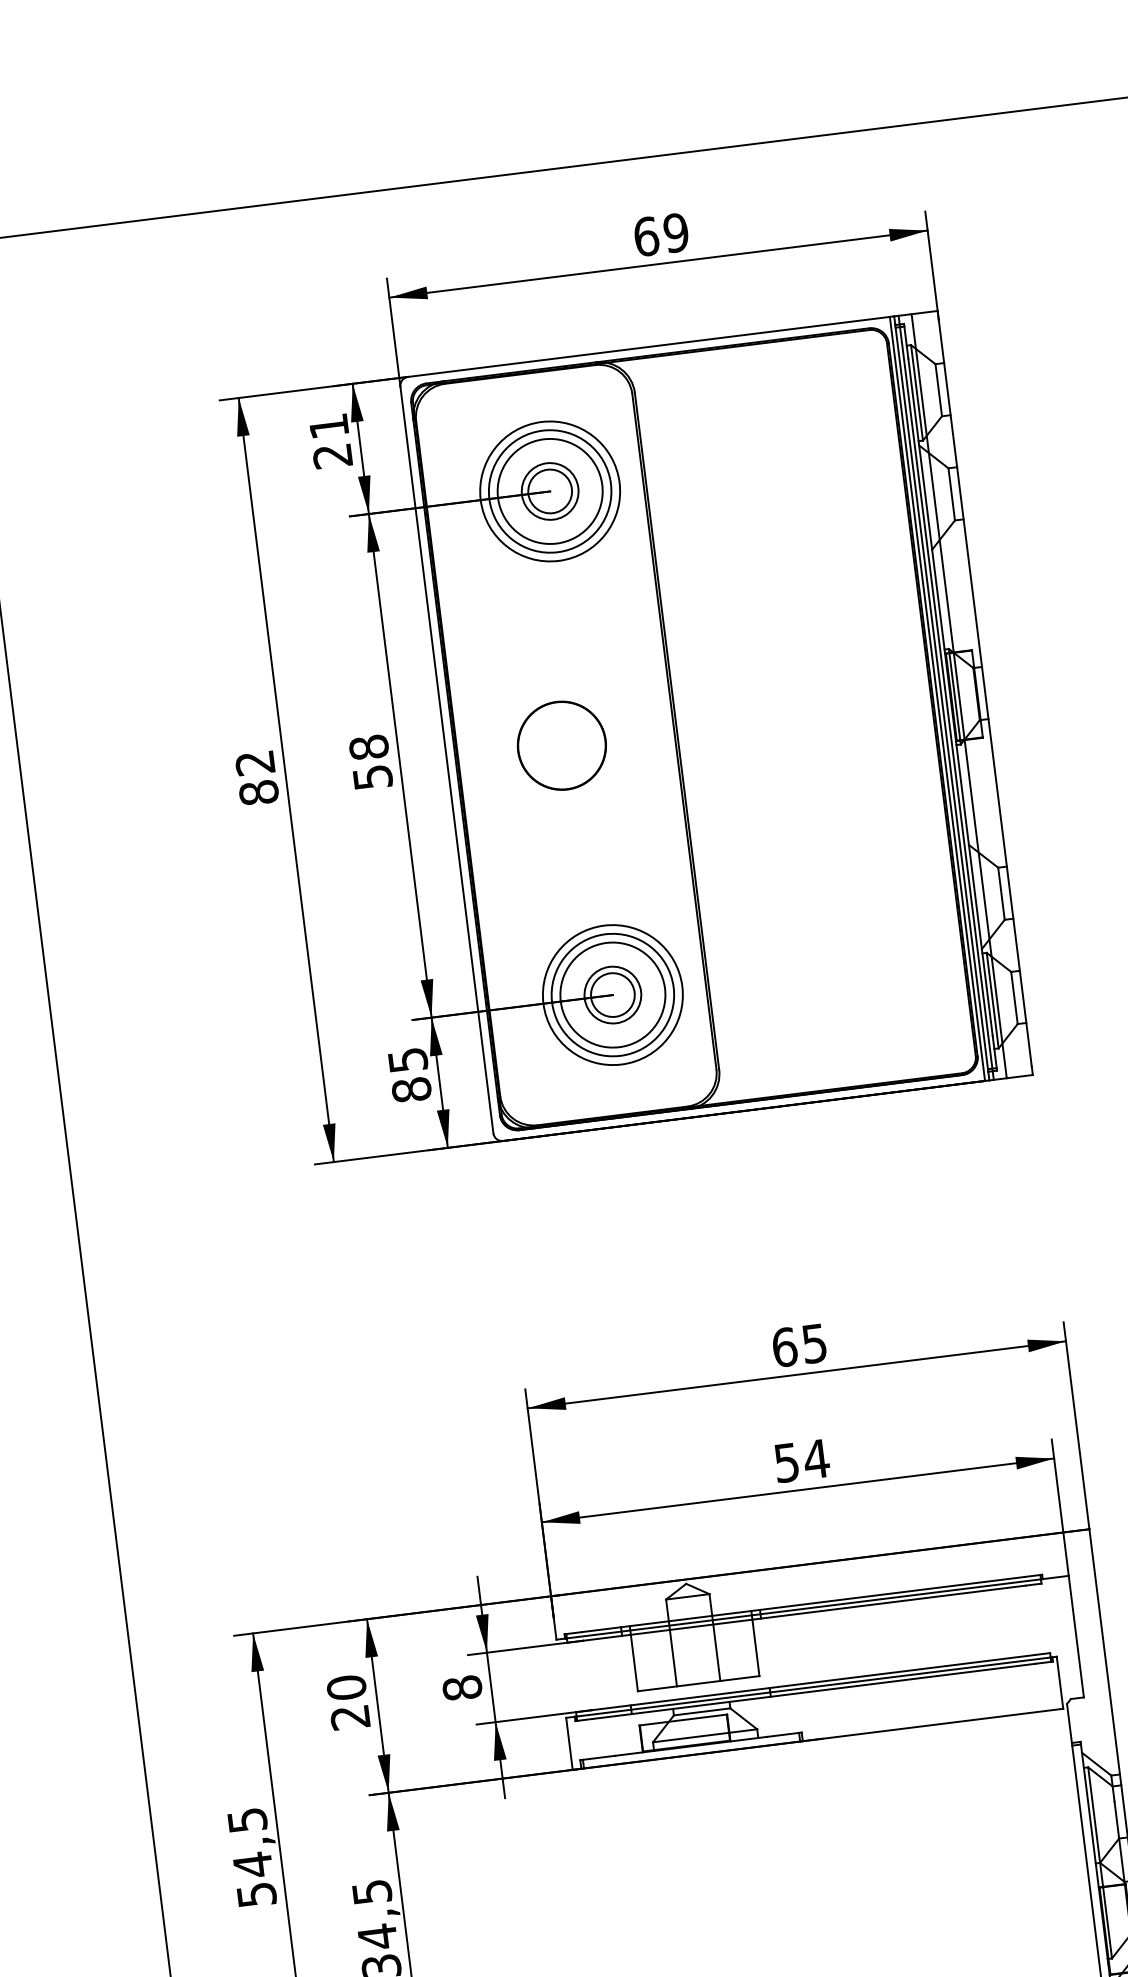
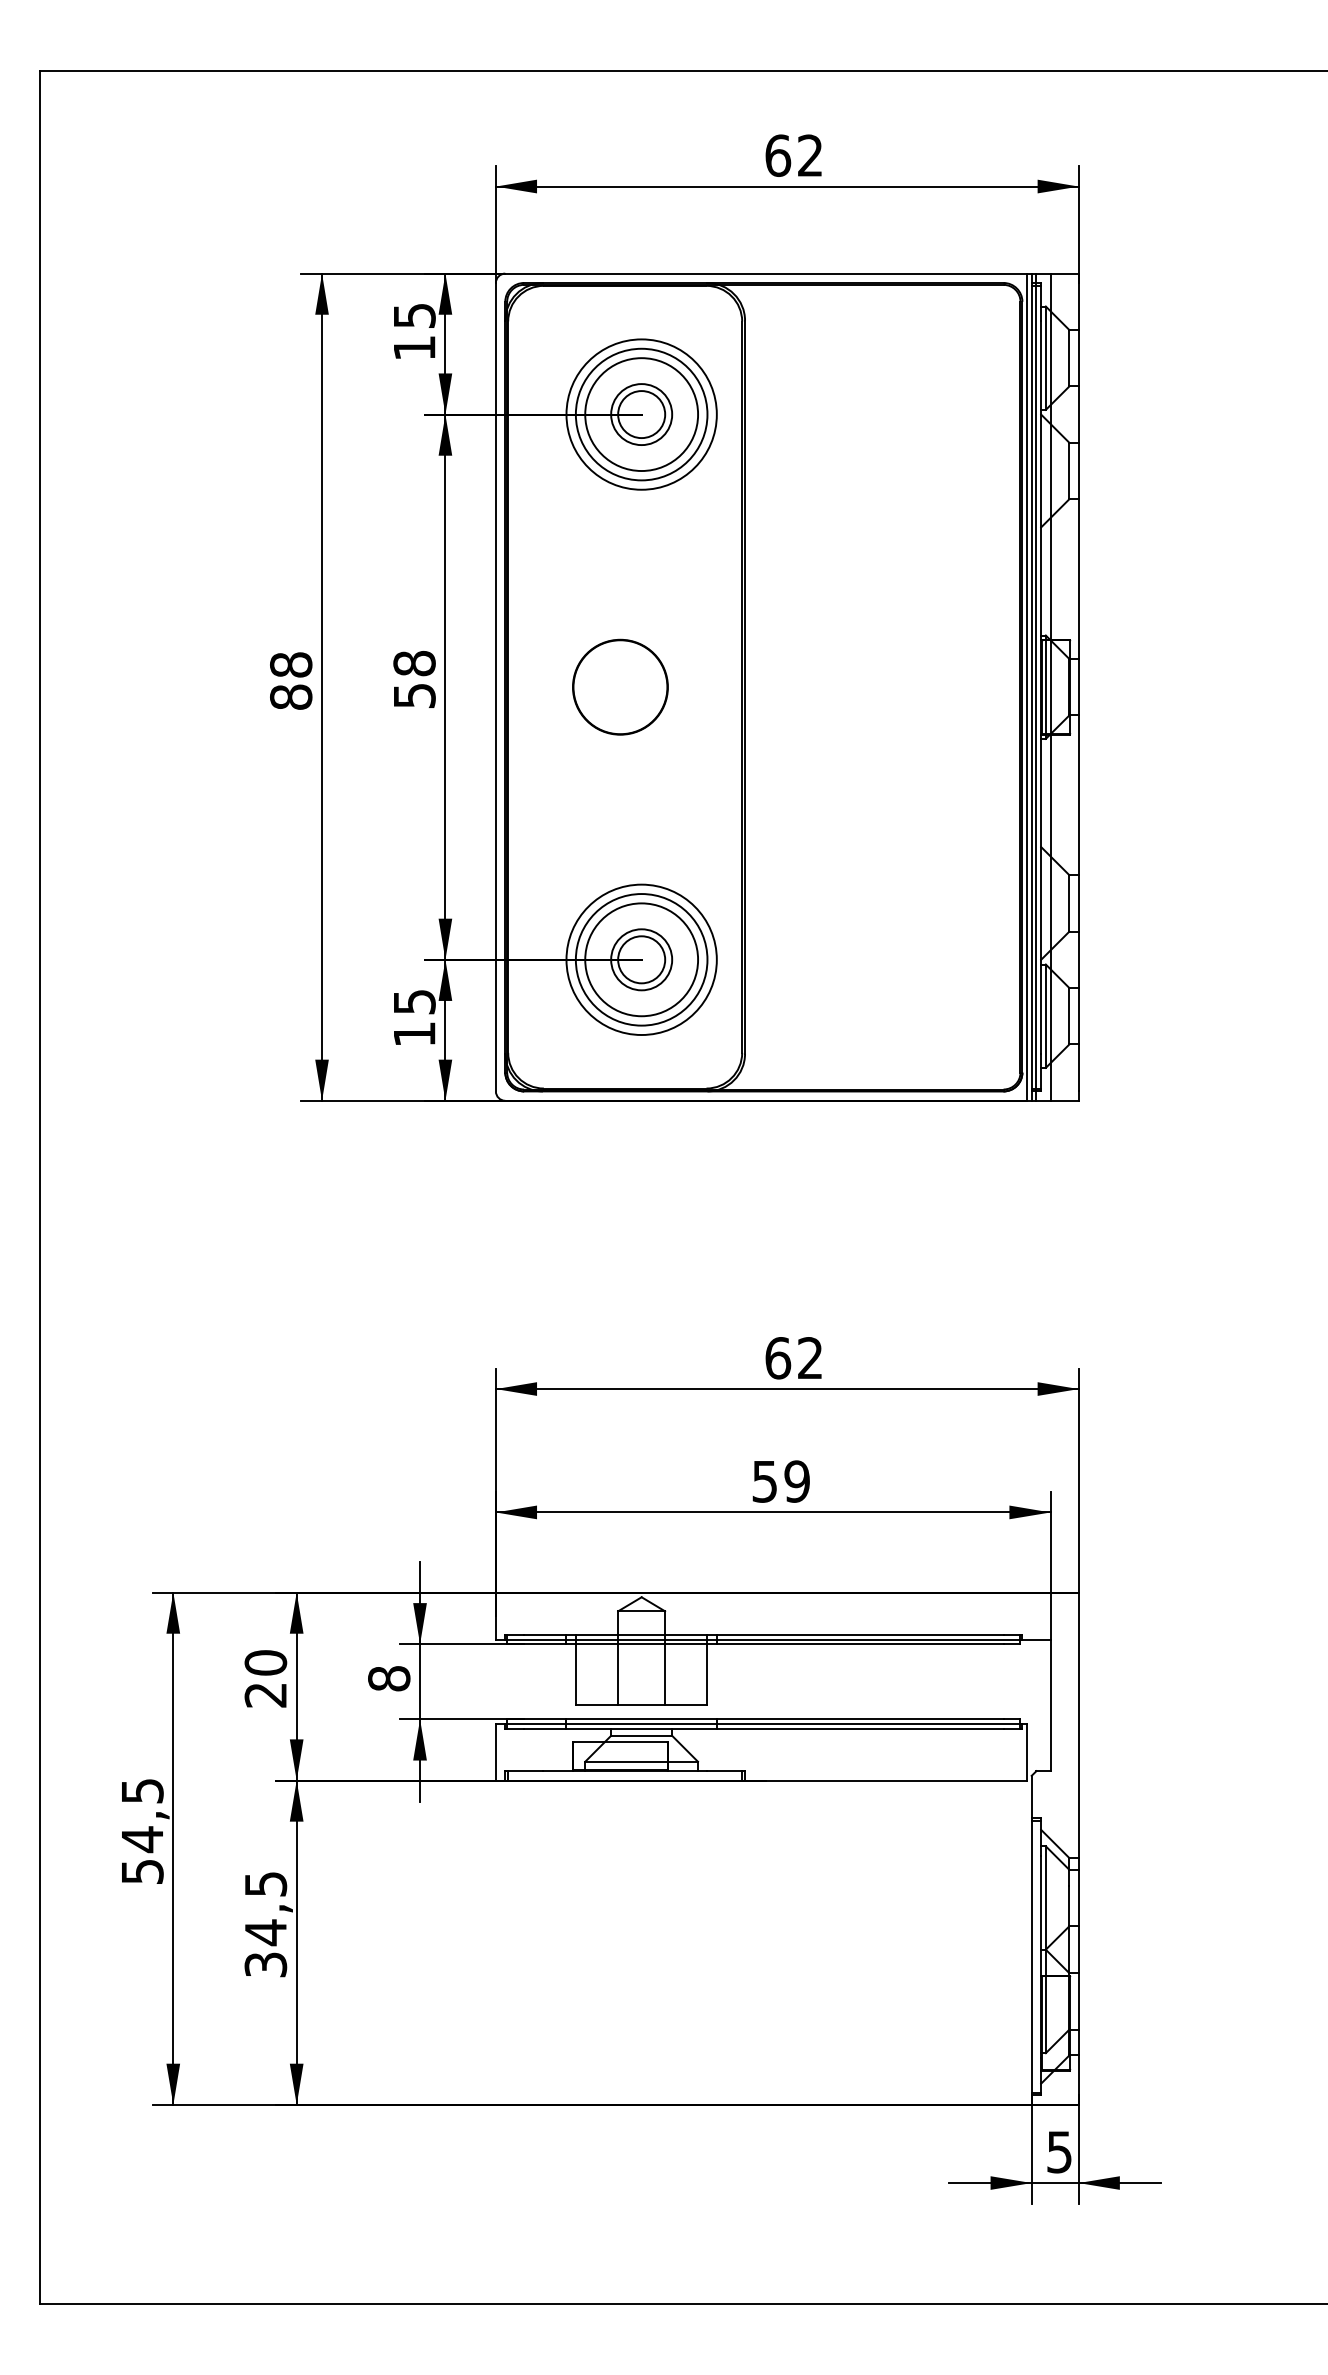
text: (675, 232) -> (809, 155), 69 -> 62
text: (330, 441) -> (414, 332), 21 -> 15
text: (255, 762) -> (291, 664), 82 -> 88
text: (411, 1089) -> (414, 1033), 85 -> 15
text: (814, 1343) -> (810, 1358), 65 -> 62
text: (815, 1459) -> (796, 1481), 54 -> 59

